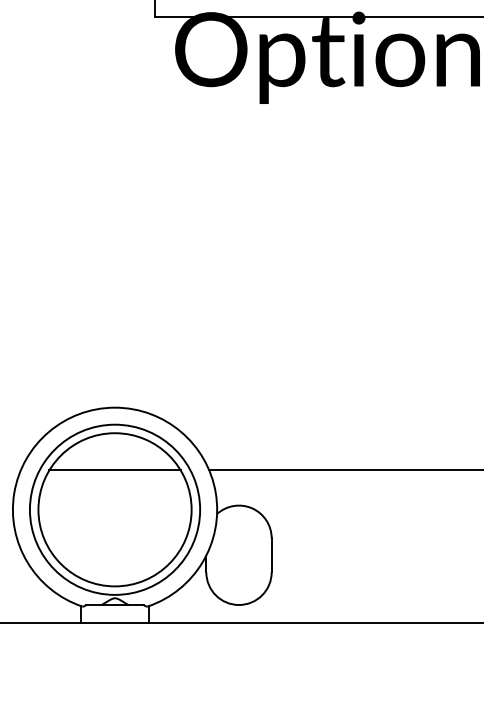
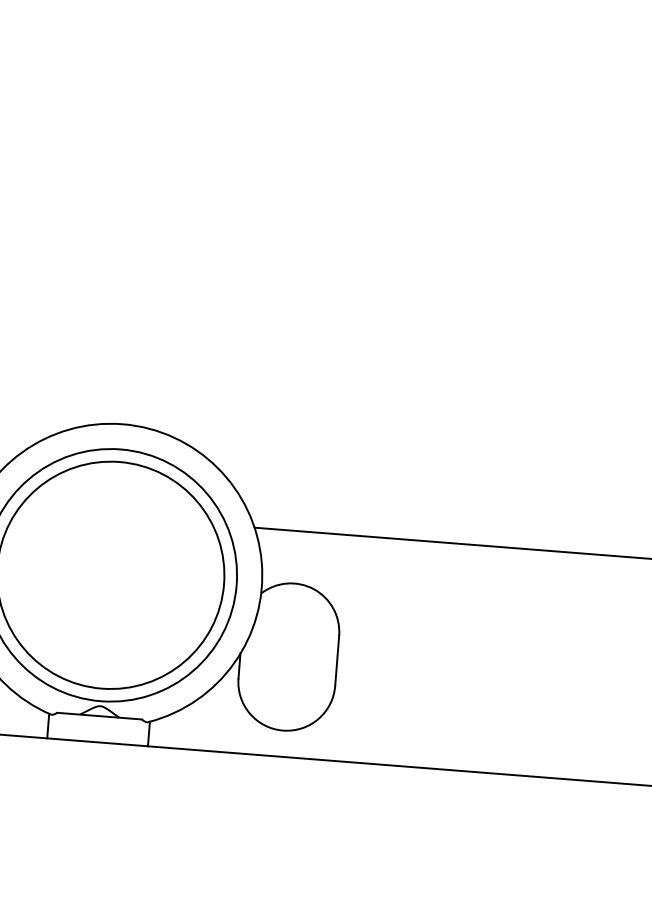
line: (114, 470) -> (114, 517), removed

